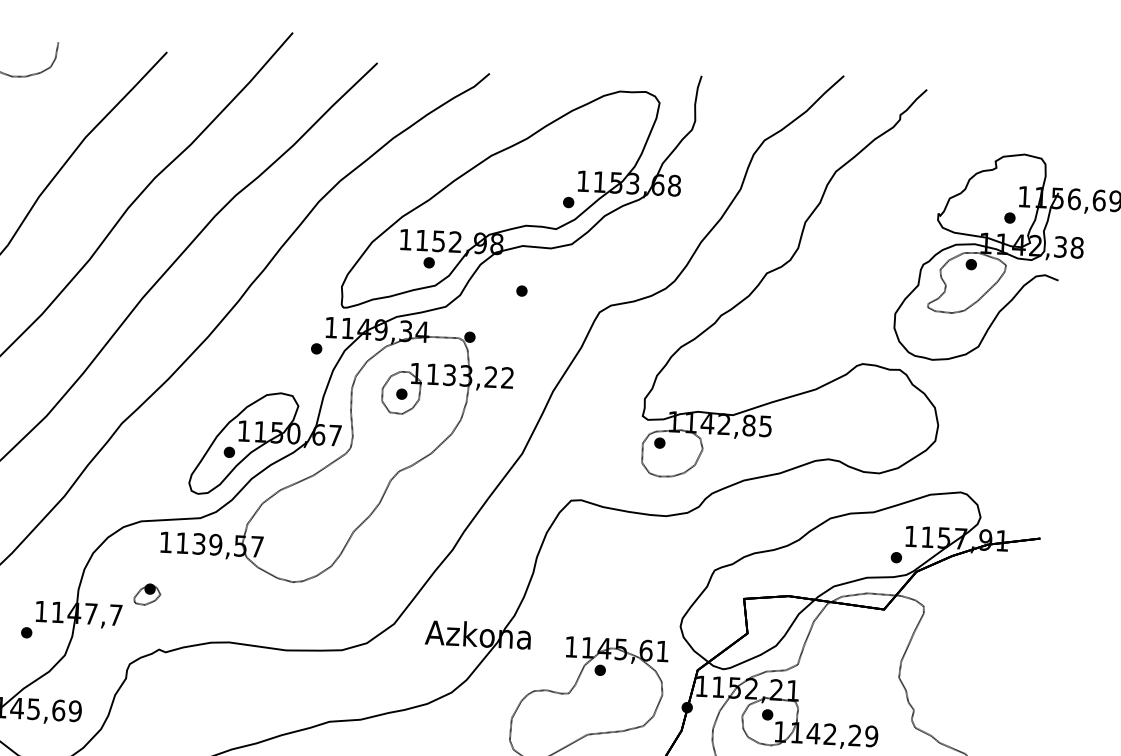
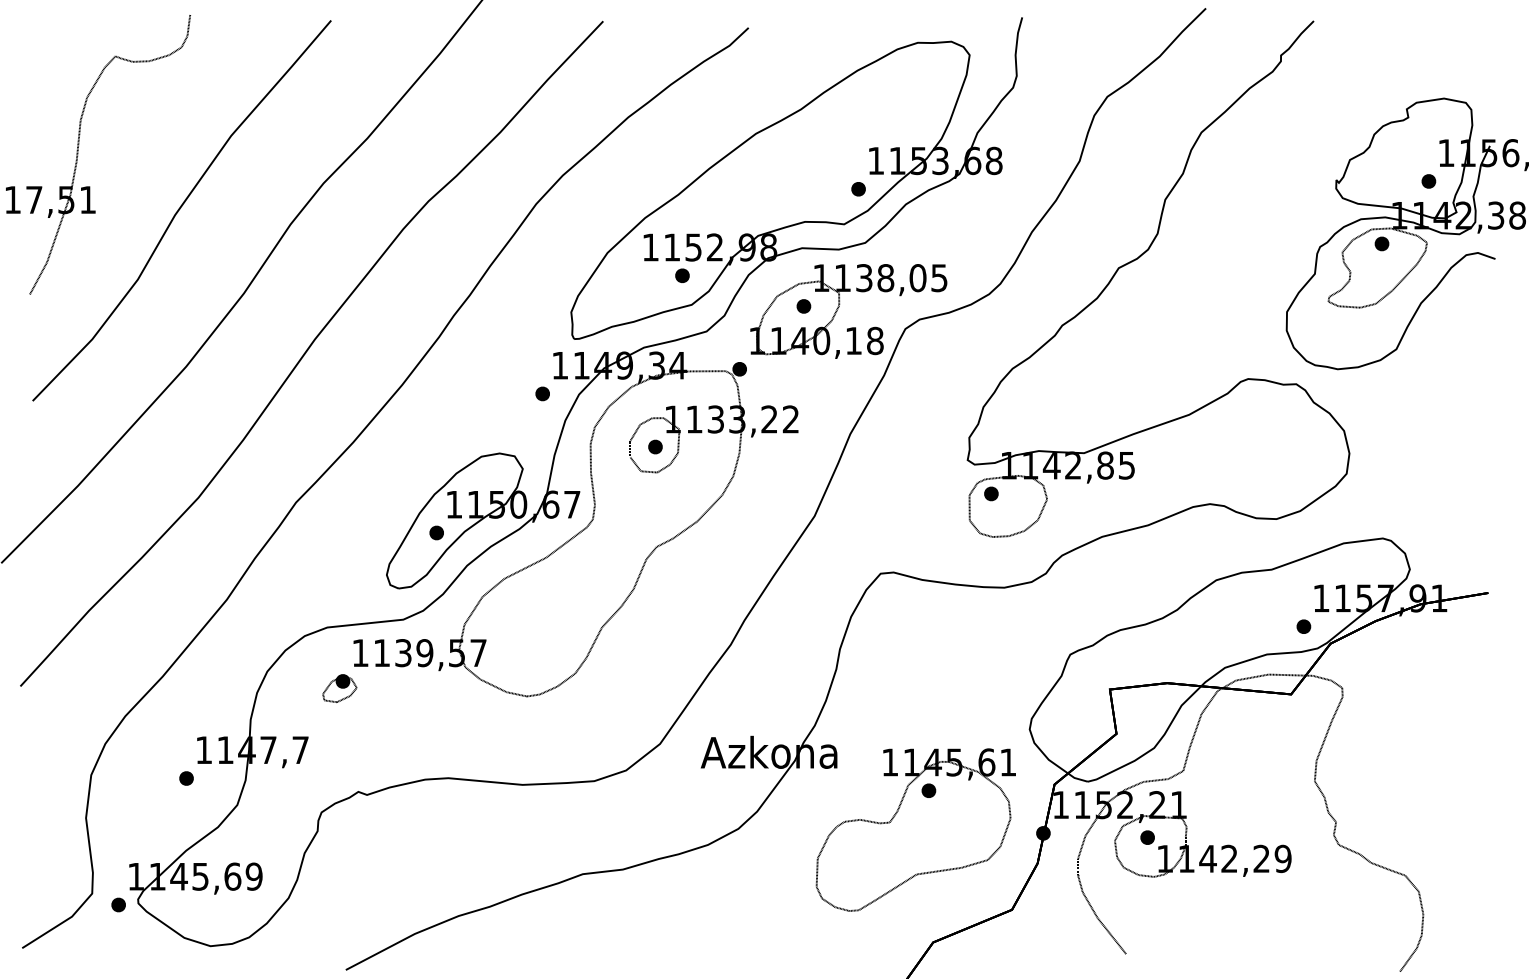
part: (549, 293) -> (839, 307), added
part: (147, 594) -> (339, 688), moved

